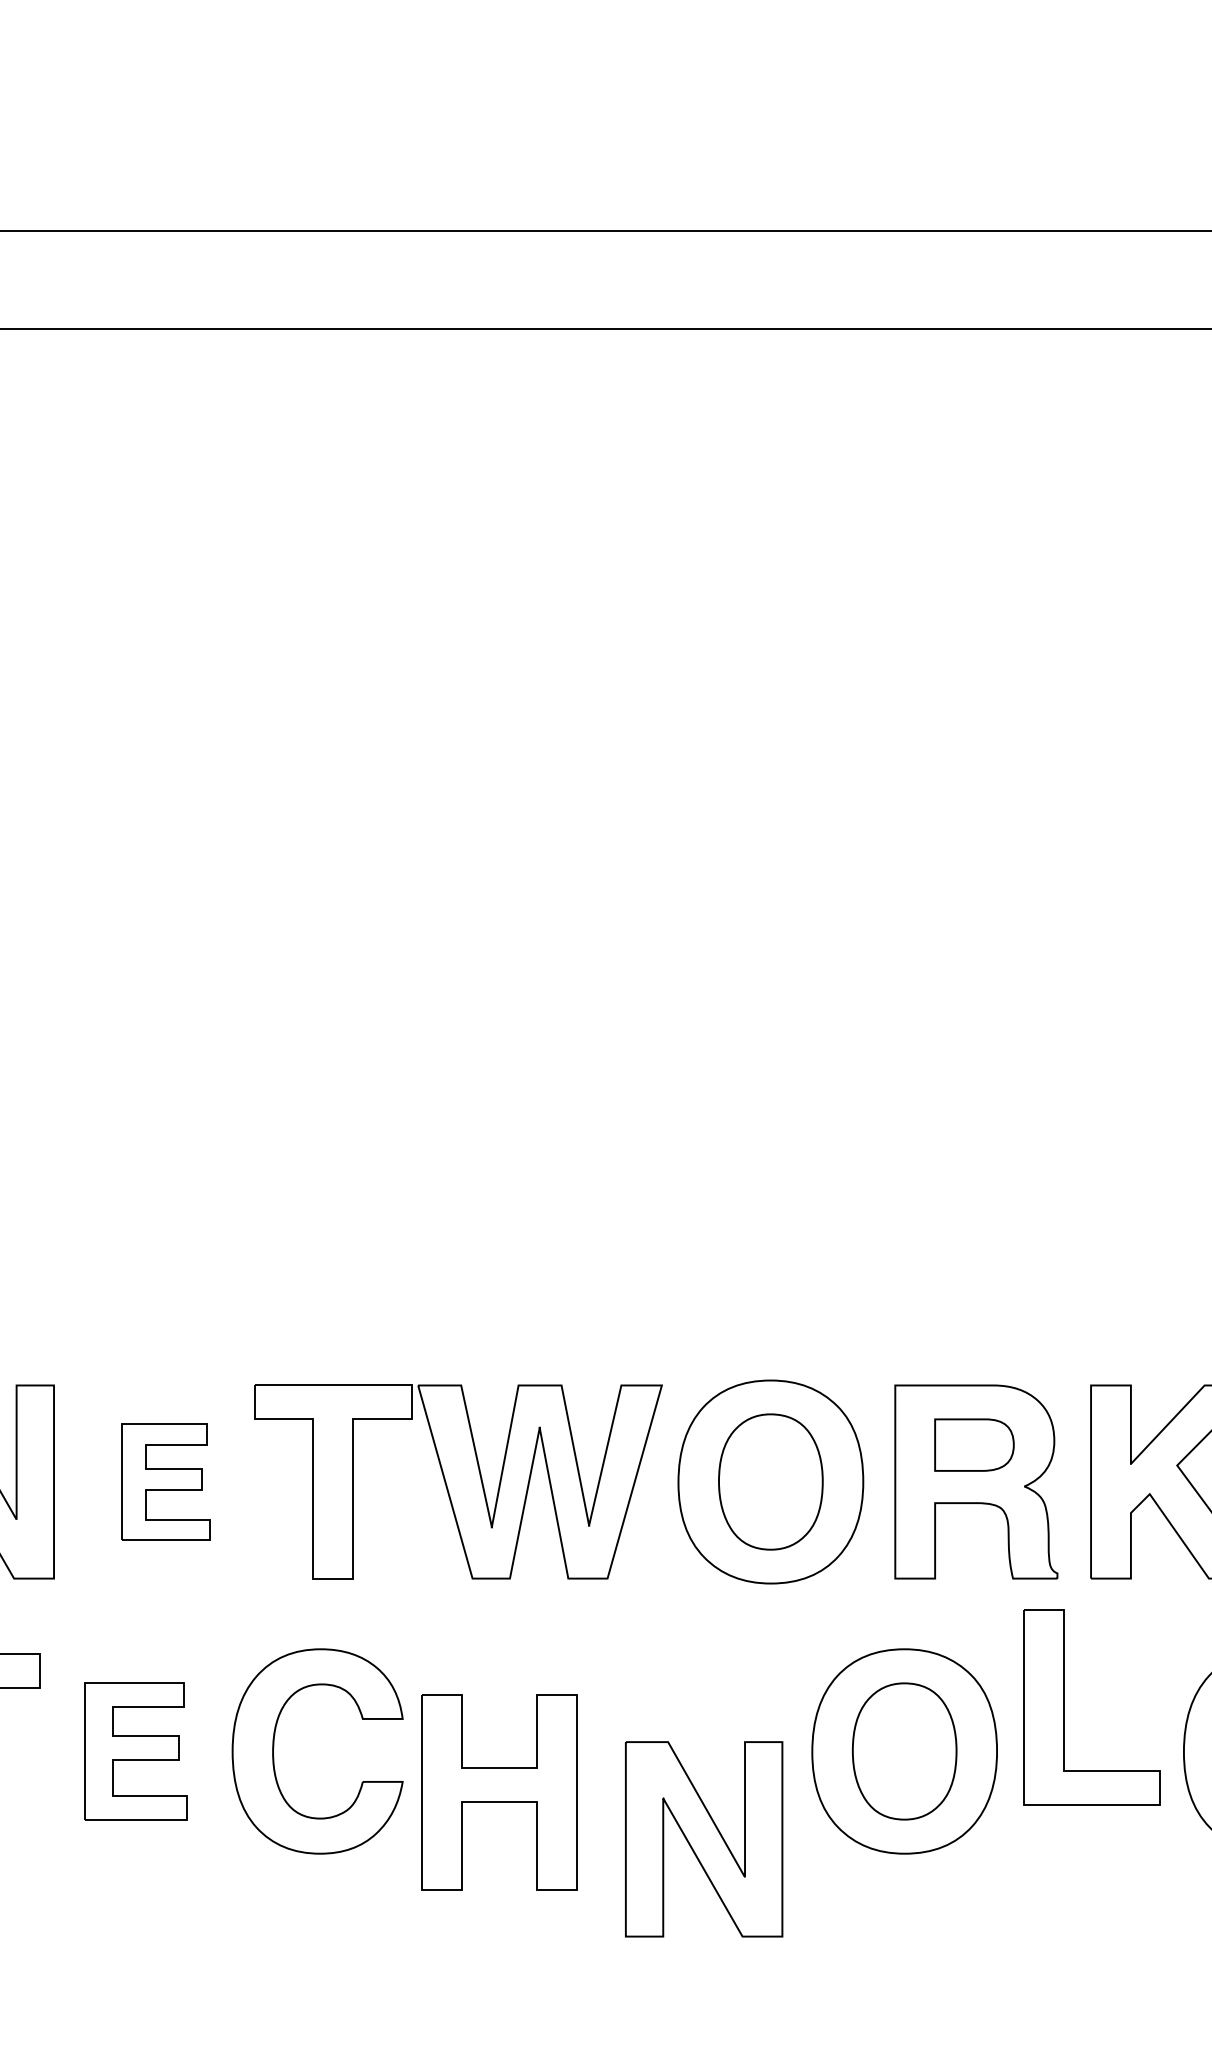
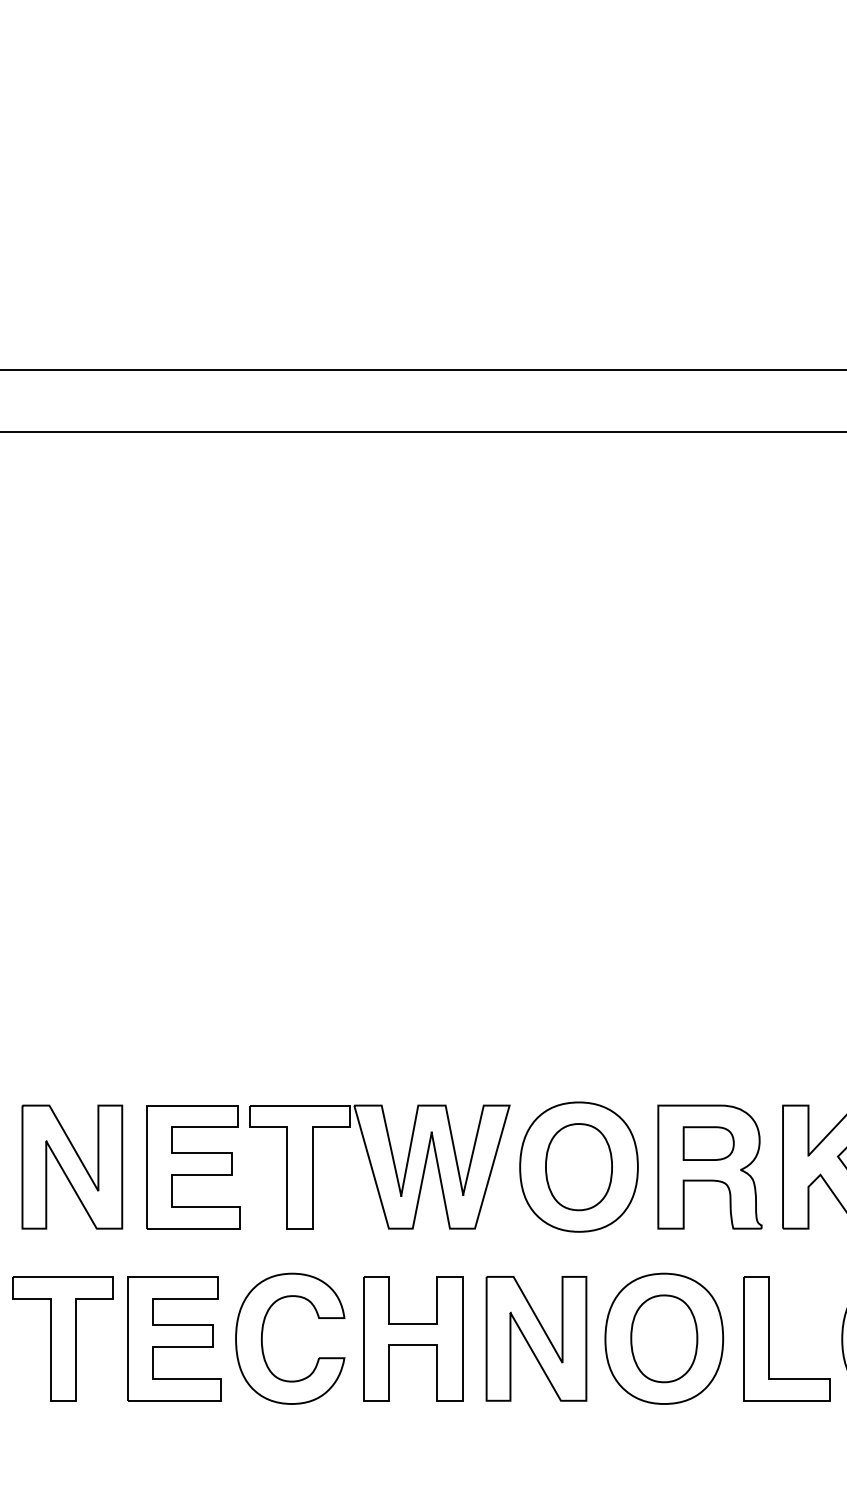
part: (165, 1482) -> (193, 1167), size x1.67
part: (1065, 1707) -> (769, 1338), moved
part: (136, 1750) -> (174, 1338), size x1.43
part: (500, 1791) -> (413, 1338), moved
part: (704, 1838) -> (536, 1338), moved

